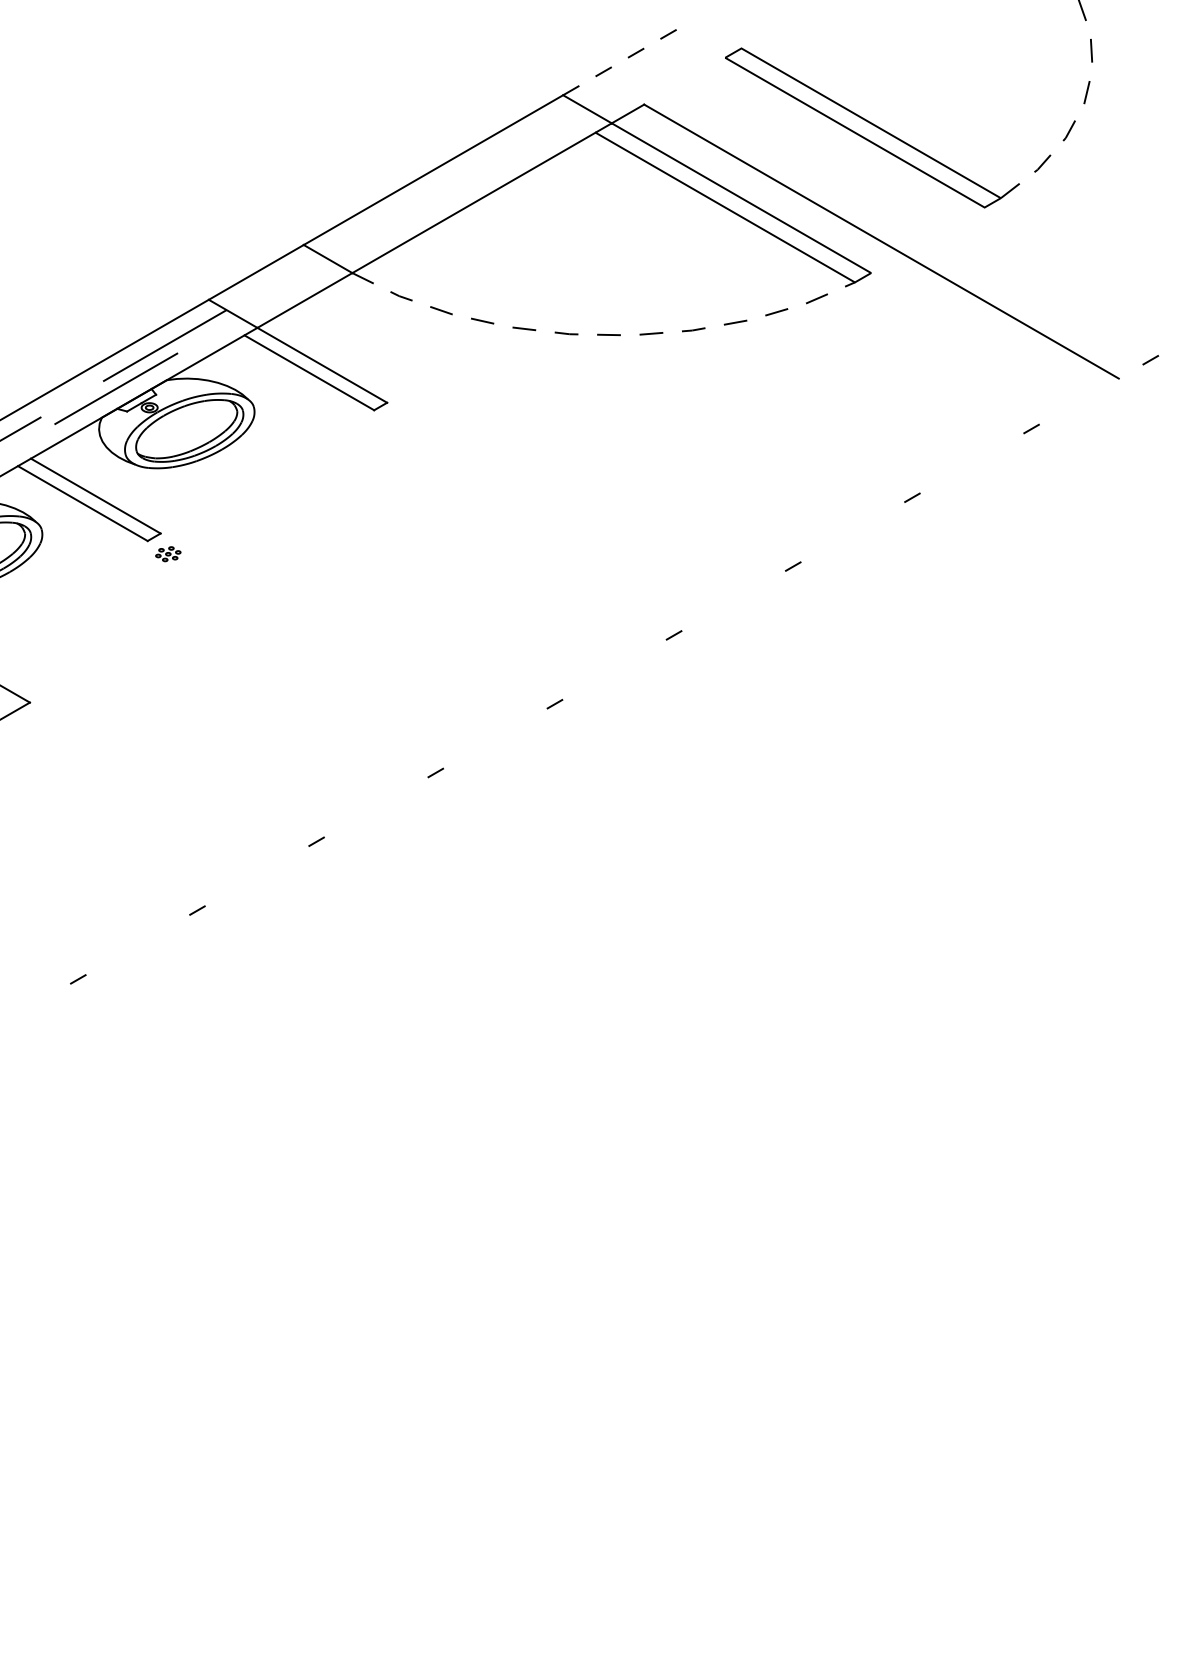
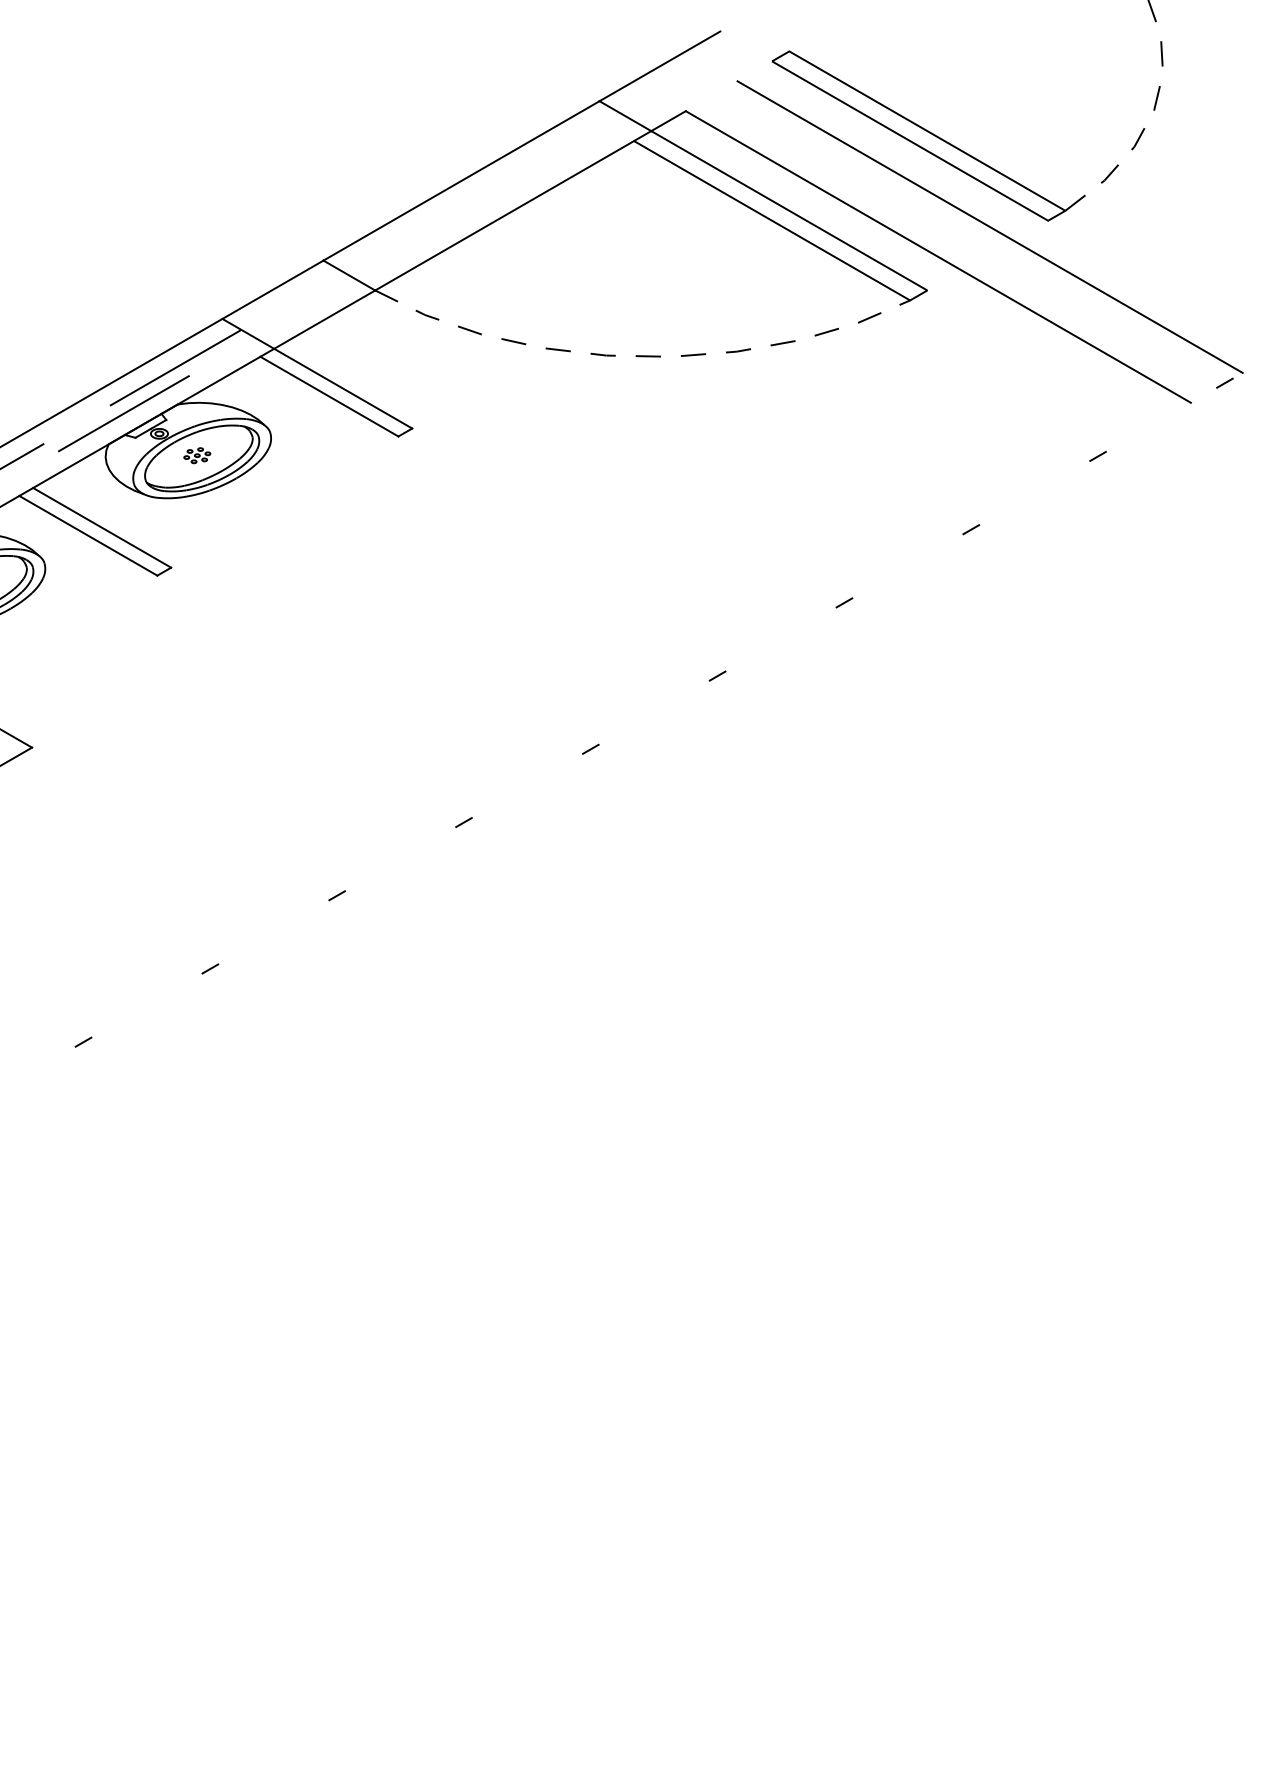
line: (619, 62) -> (659, 66), dashed -> solid
line: (929, 212) -> (989, 226), added
part: (168, 554) -> (197, 455), moved

